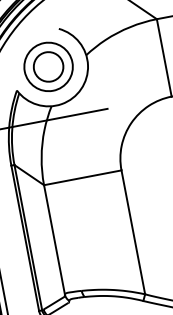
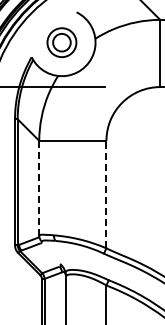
part: (48, 66) -> (61, 42), size x0.7
line: (133, 232) -> (106, 194), solid -> dashed
line: (54, 240) -> (39, 188), solid -> dashed

